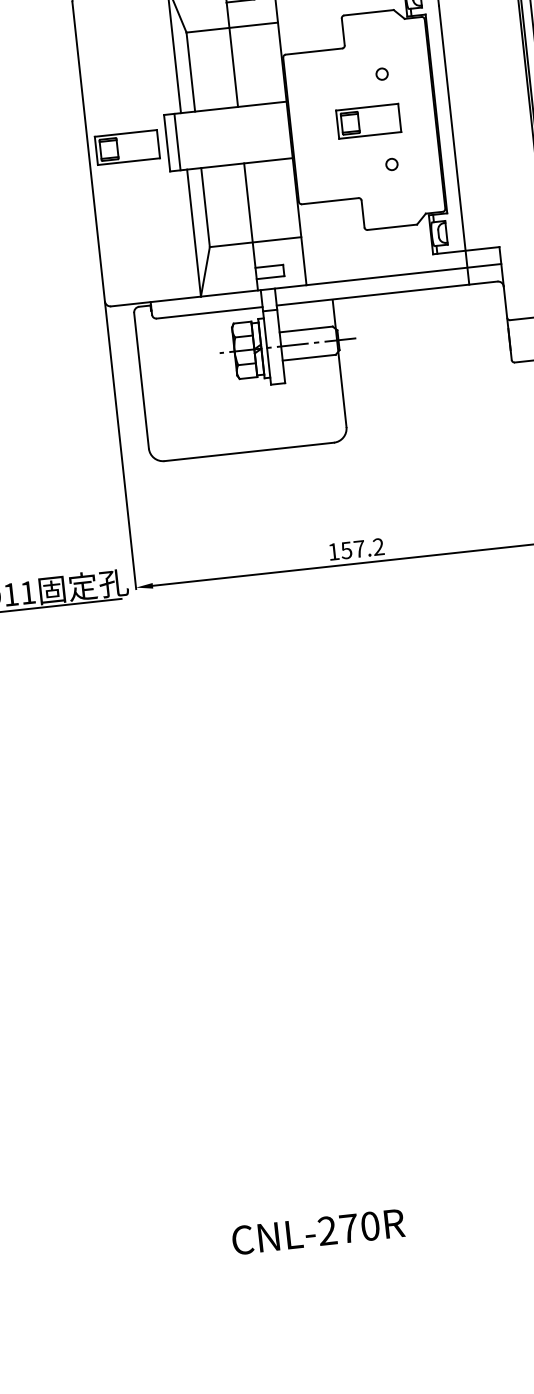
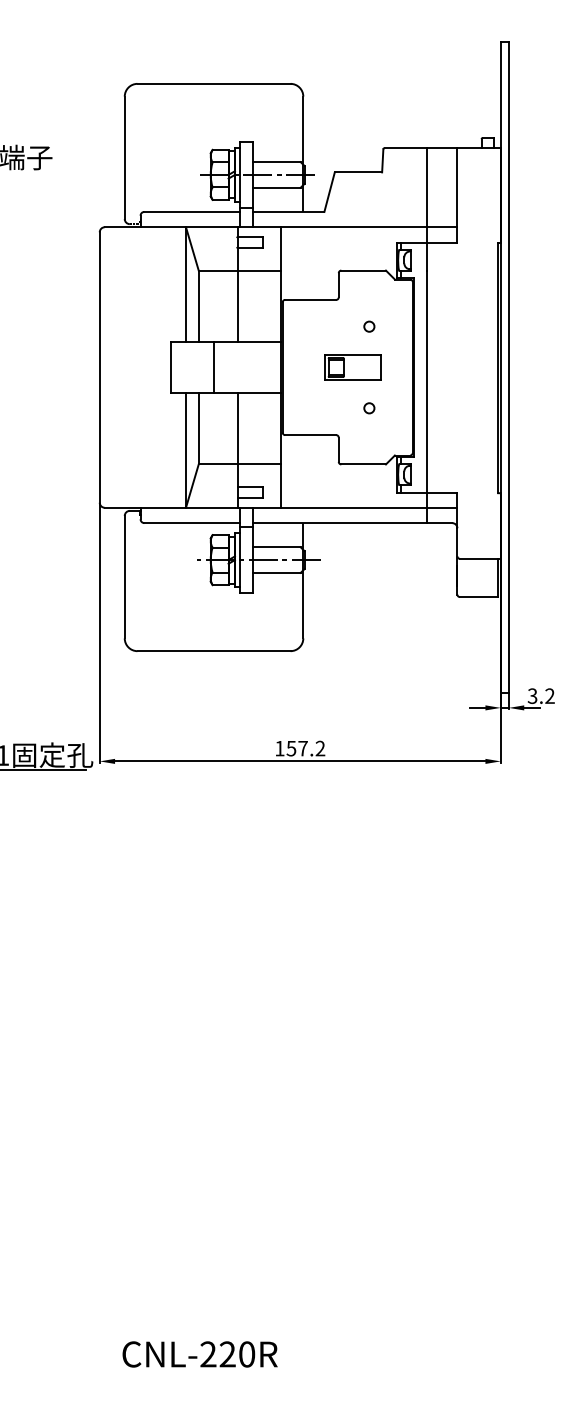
line: (178, 142) -> (214, 367), moved
part: (127, 147) -> (134, 367), removed
text: (348, 1228) -> (227, 1354), CNL-270R -> CNL-220R

